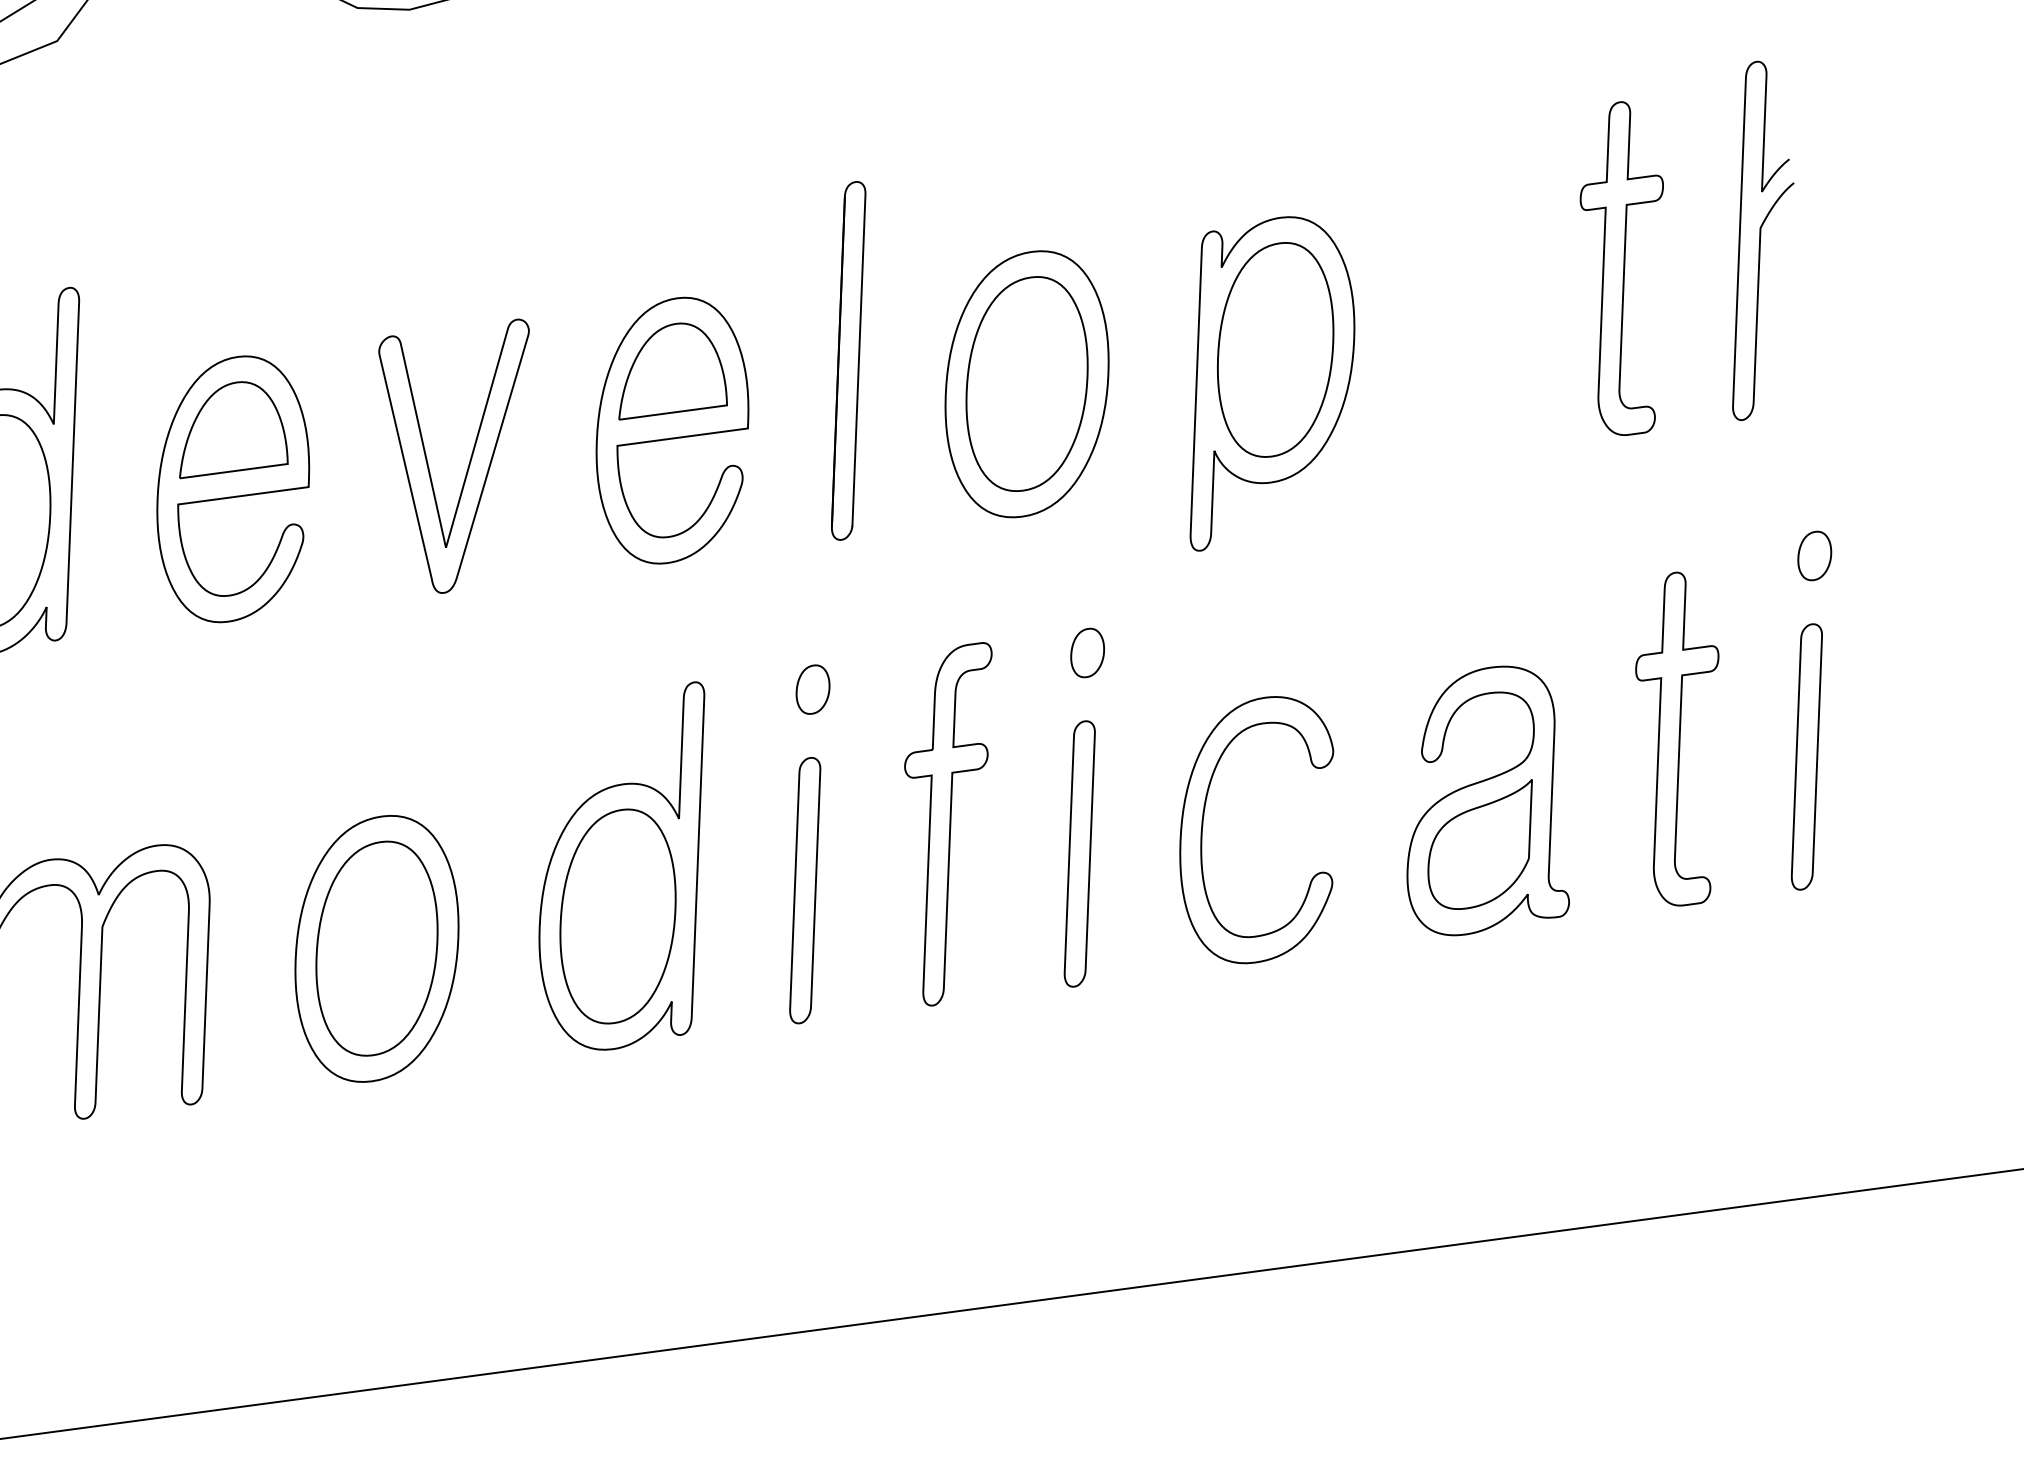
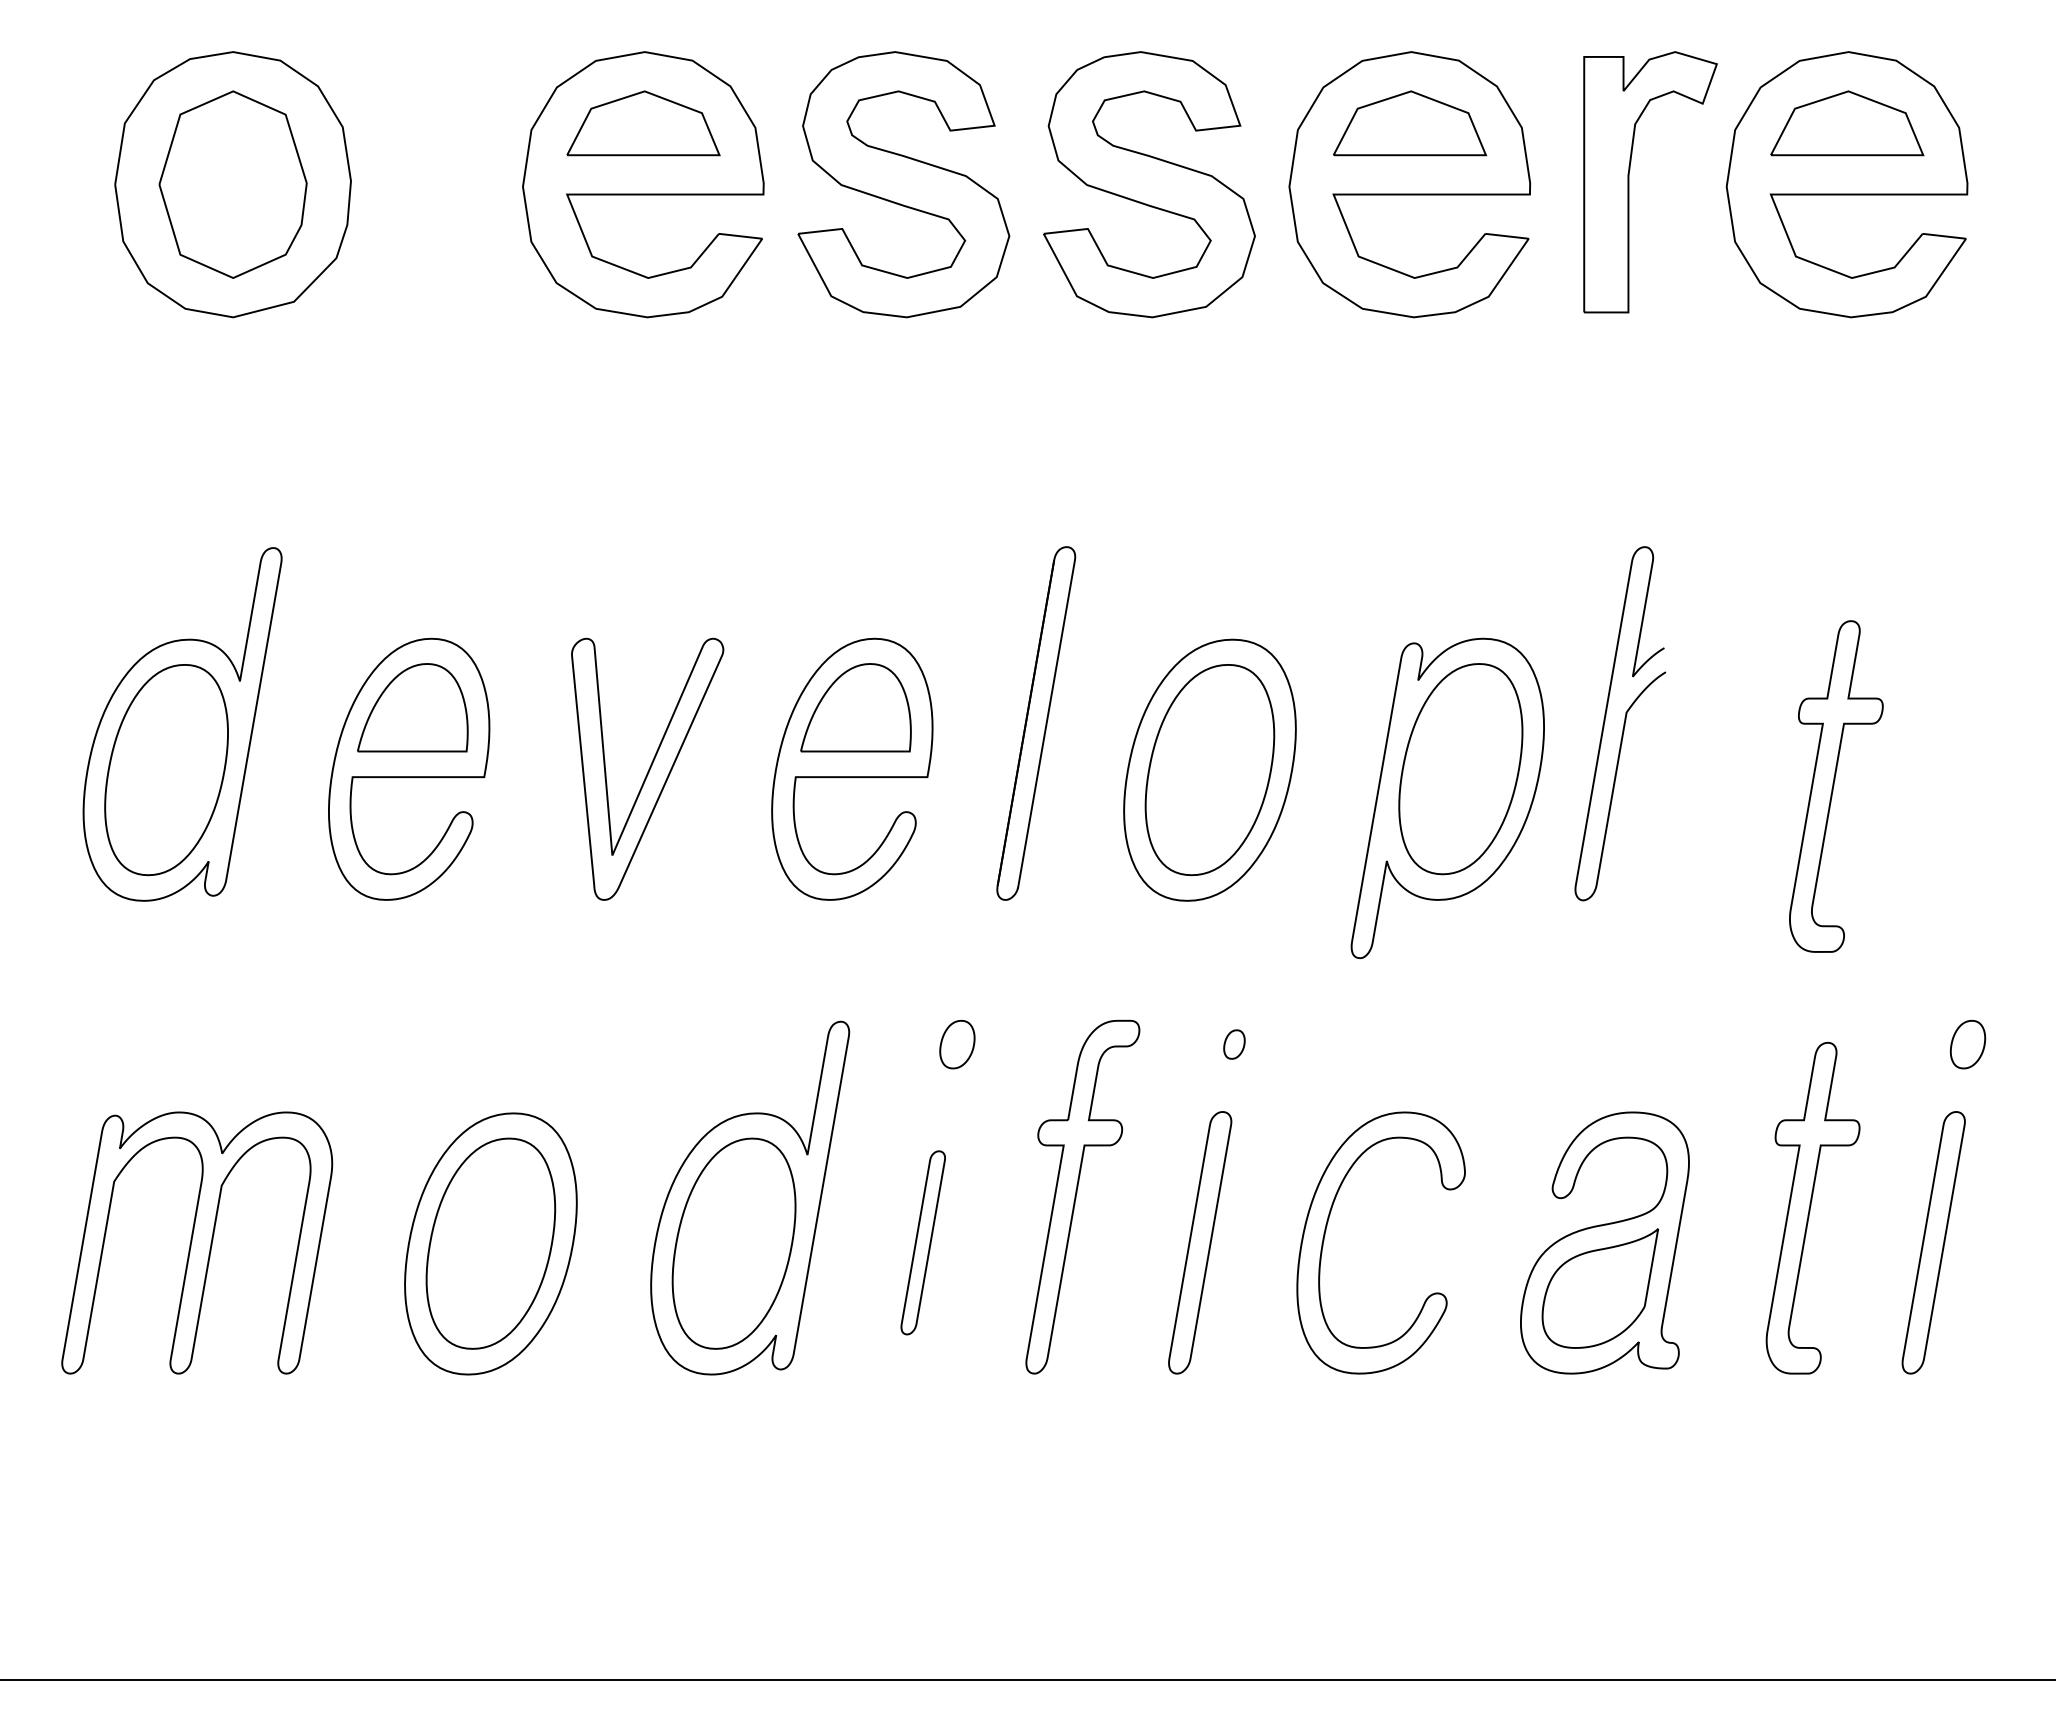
curve: (1758, 239) -> (1623, 723), moved
part: (1627, 268) -> (1836, 786), moved
part: (1087, 652) -> (1234, 1044), size x0.6
part: (805, 890) -> (923, 1242), size x0.7

